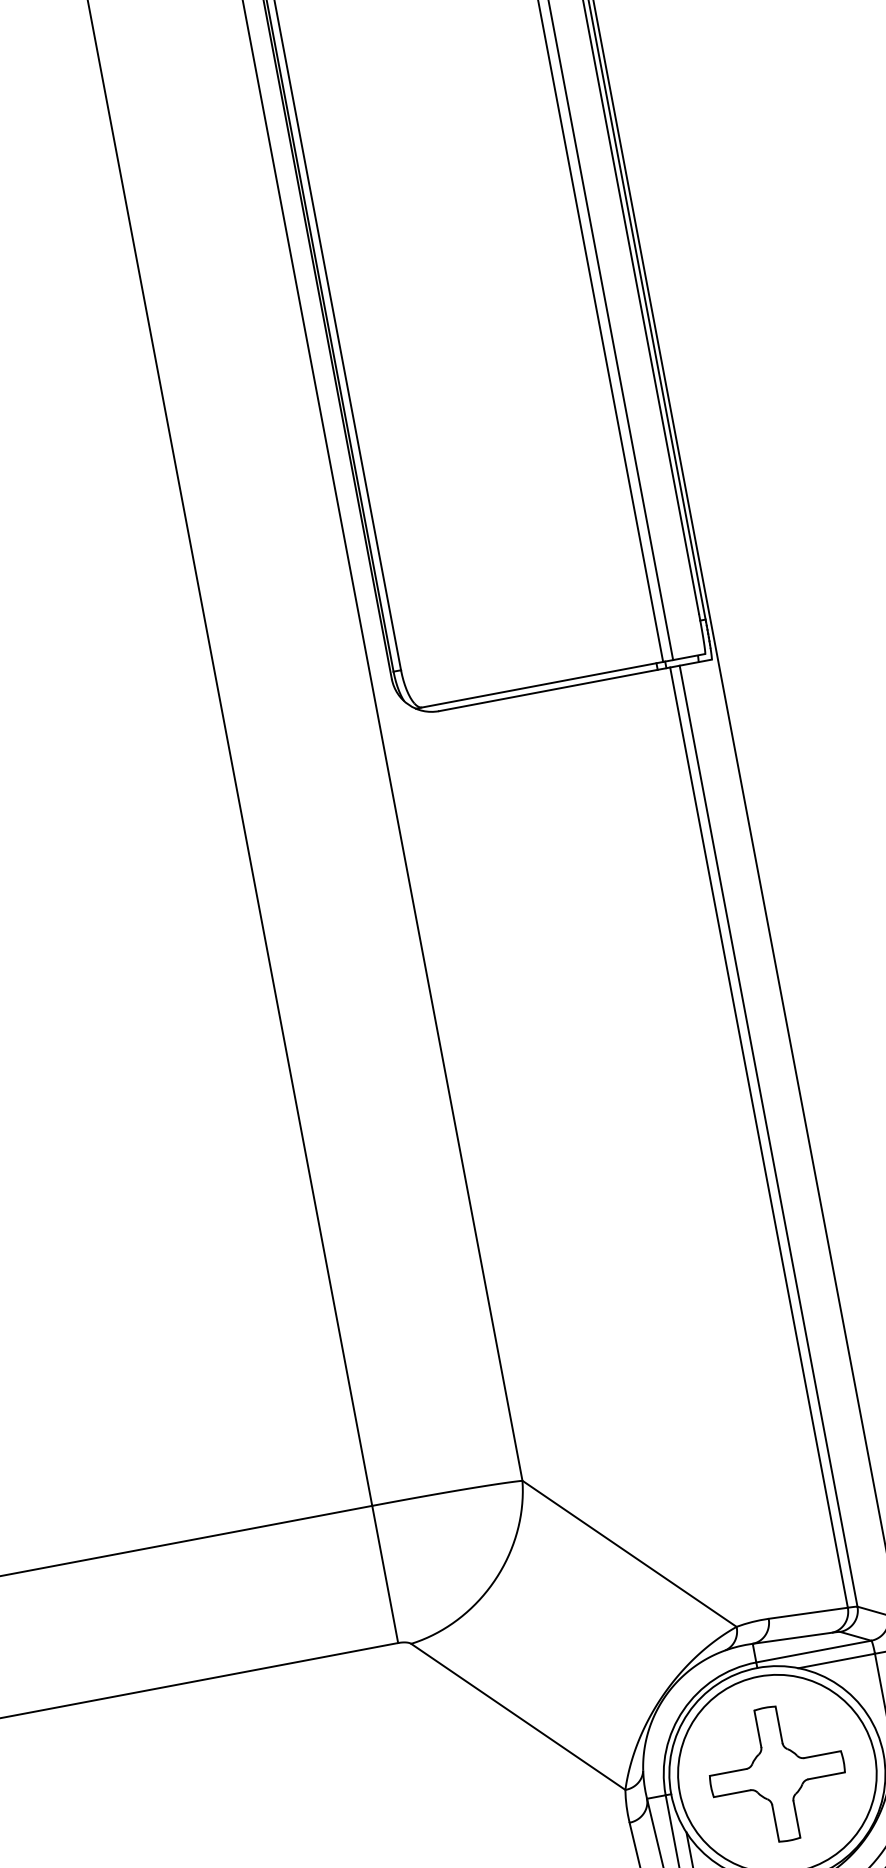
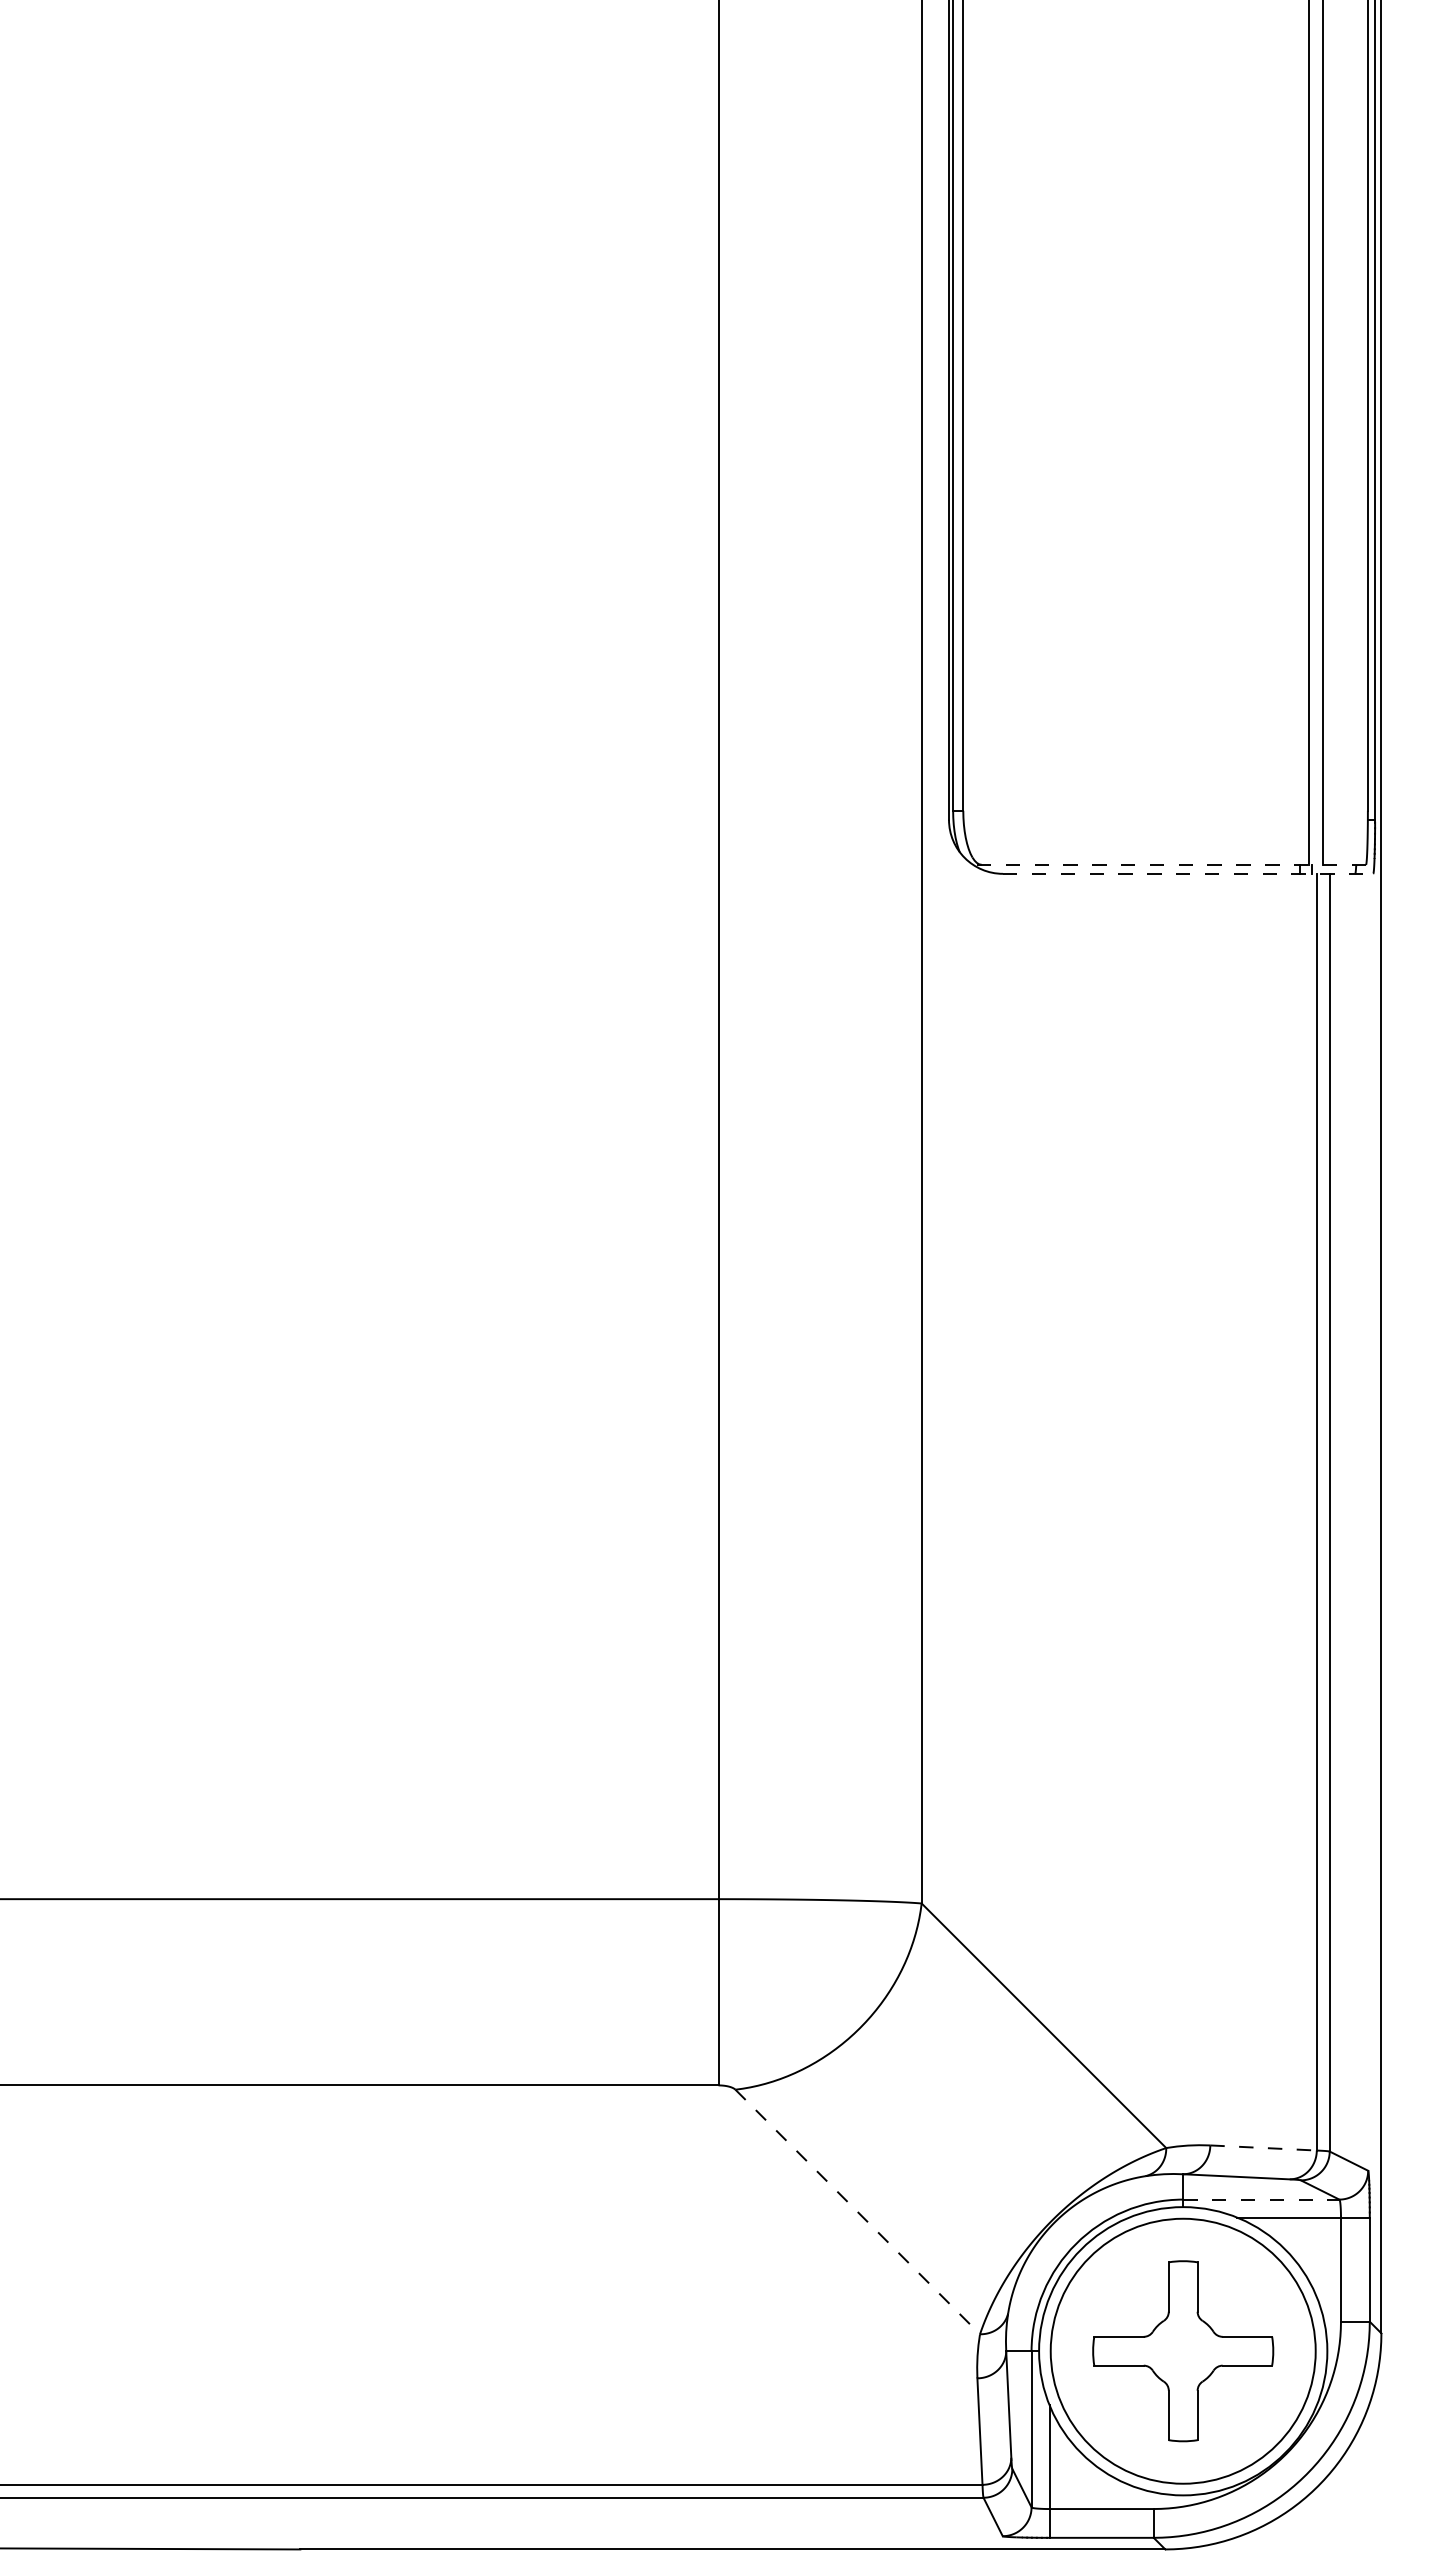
line: (560, 681) -> (1169, 864), solid -> dashed
line: (575, 685) -> (1188, 873), solid -> dashed
line: (809, 1613) -> (1264, 2148), solid -> dashed
line: (813, 1651) -> (1261, 2199), solid -> dashed
line: (518, 1717) -> (857, 2212), solid -> dashed

